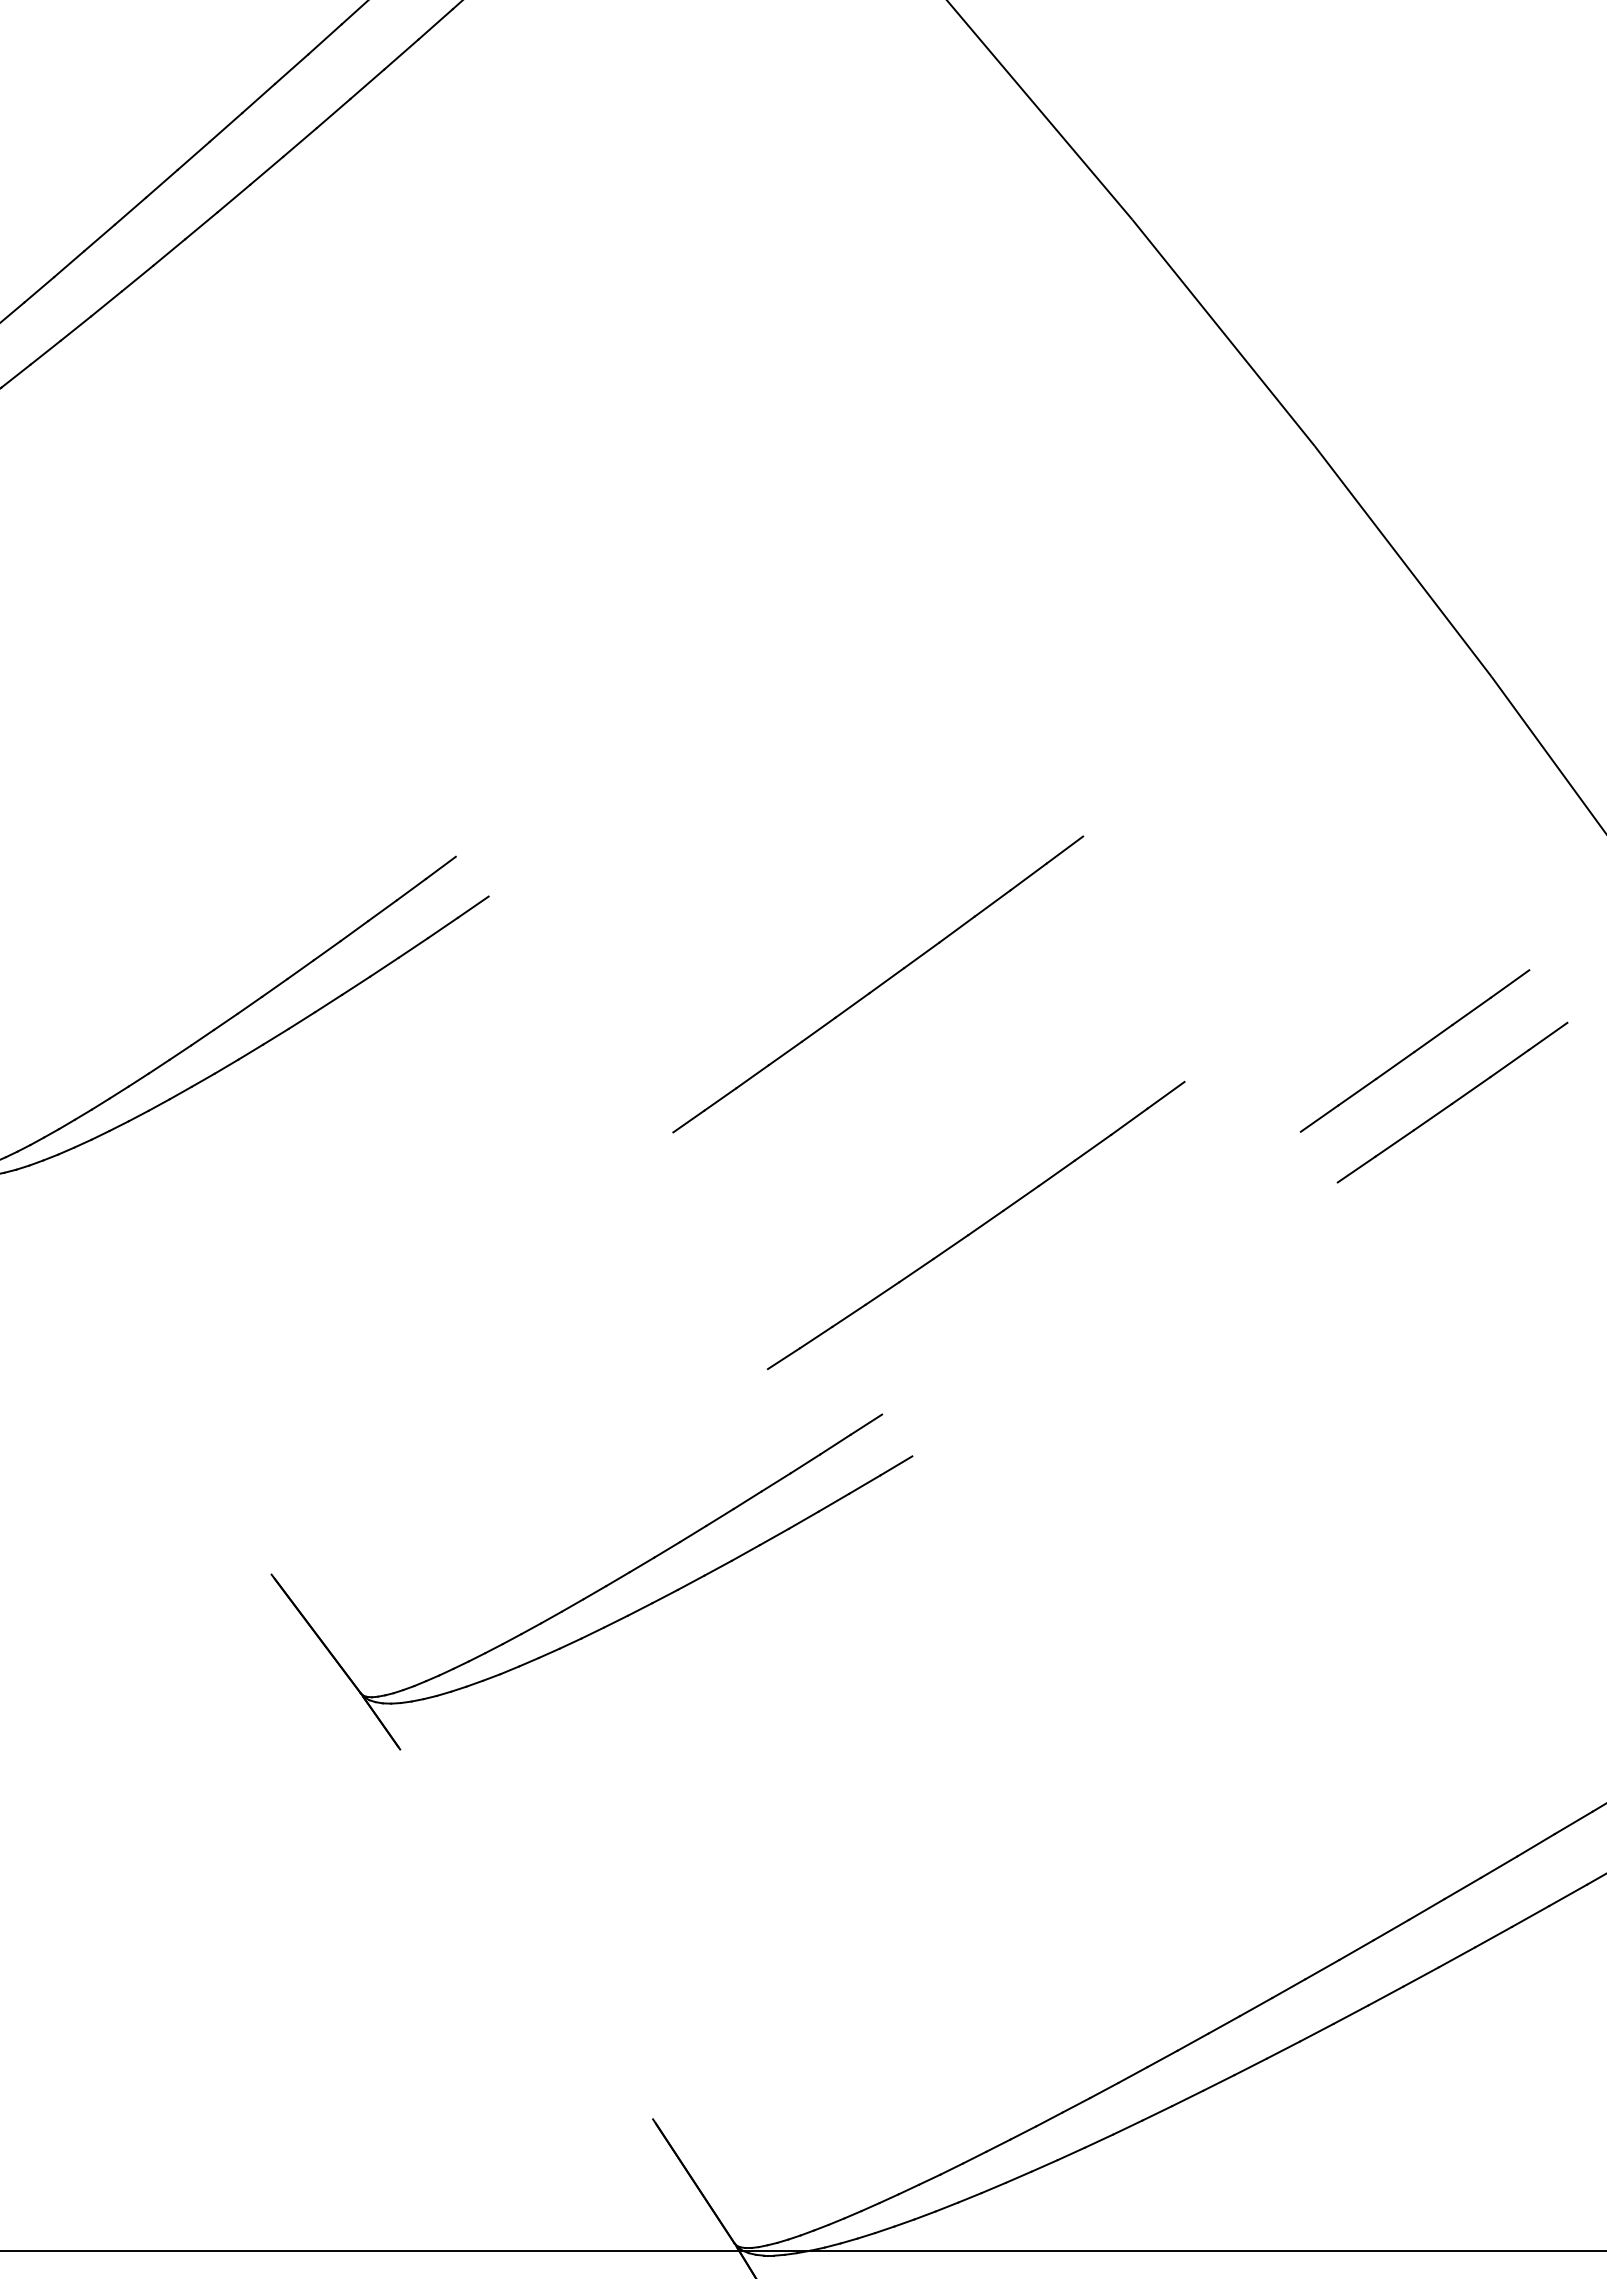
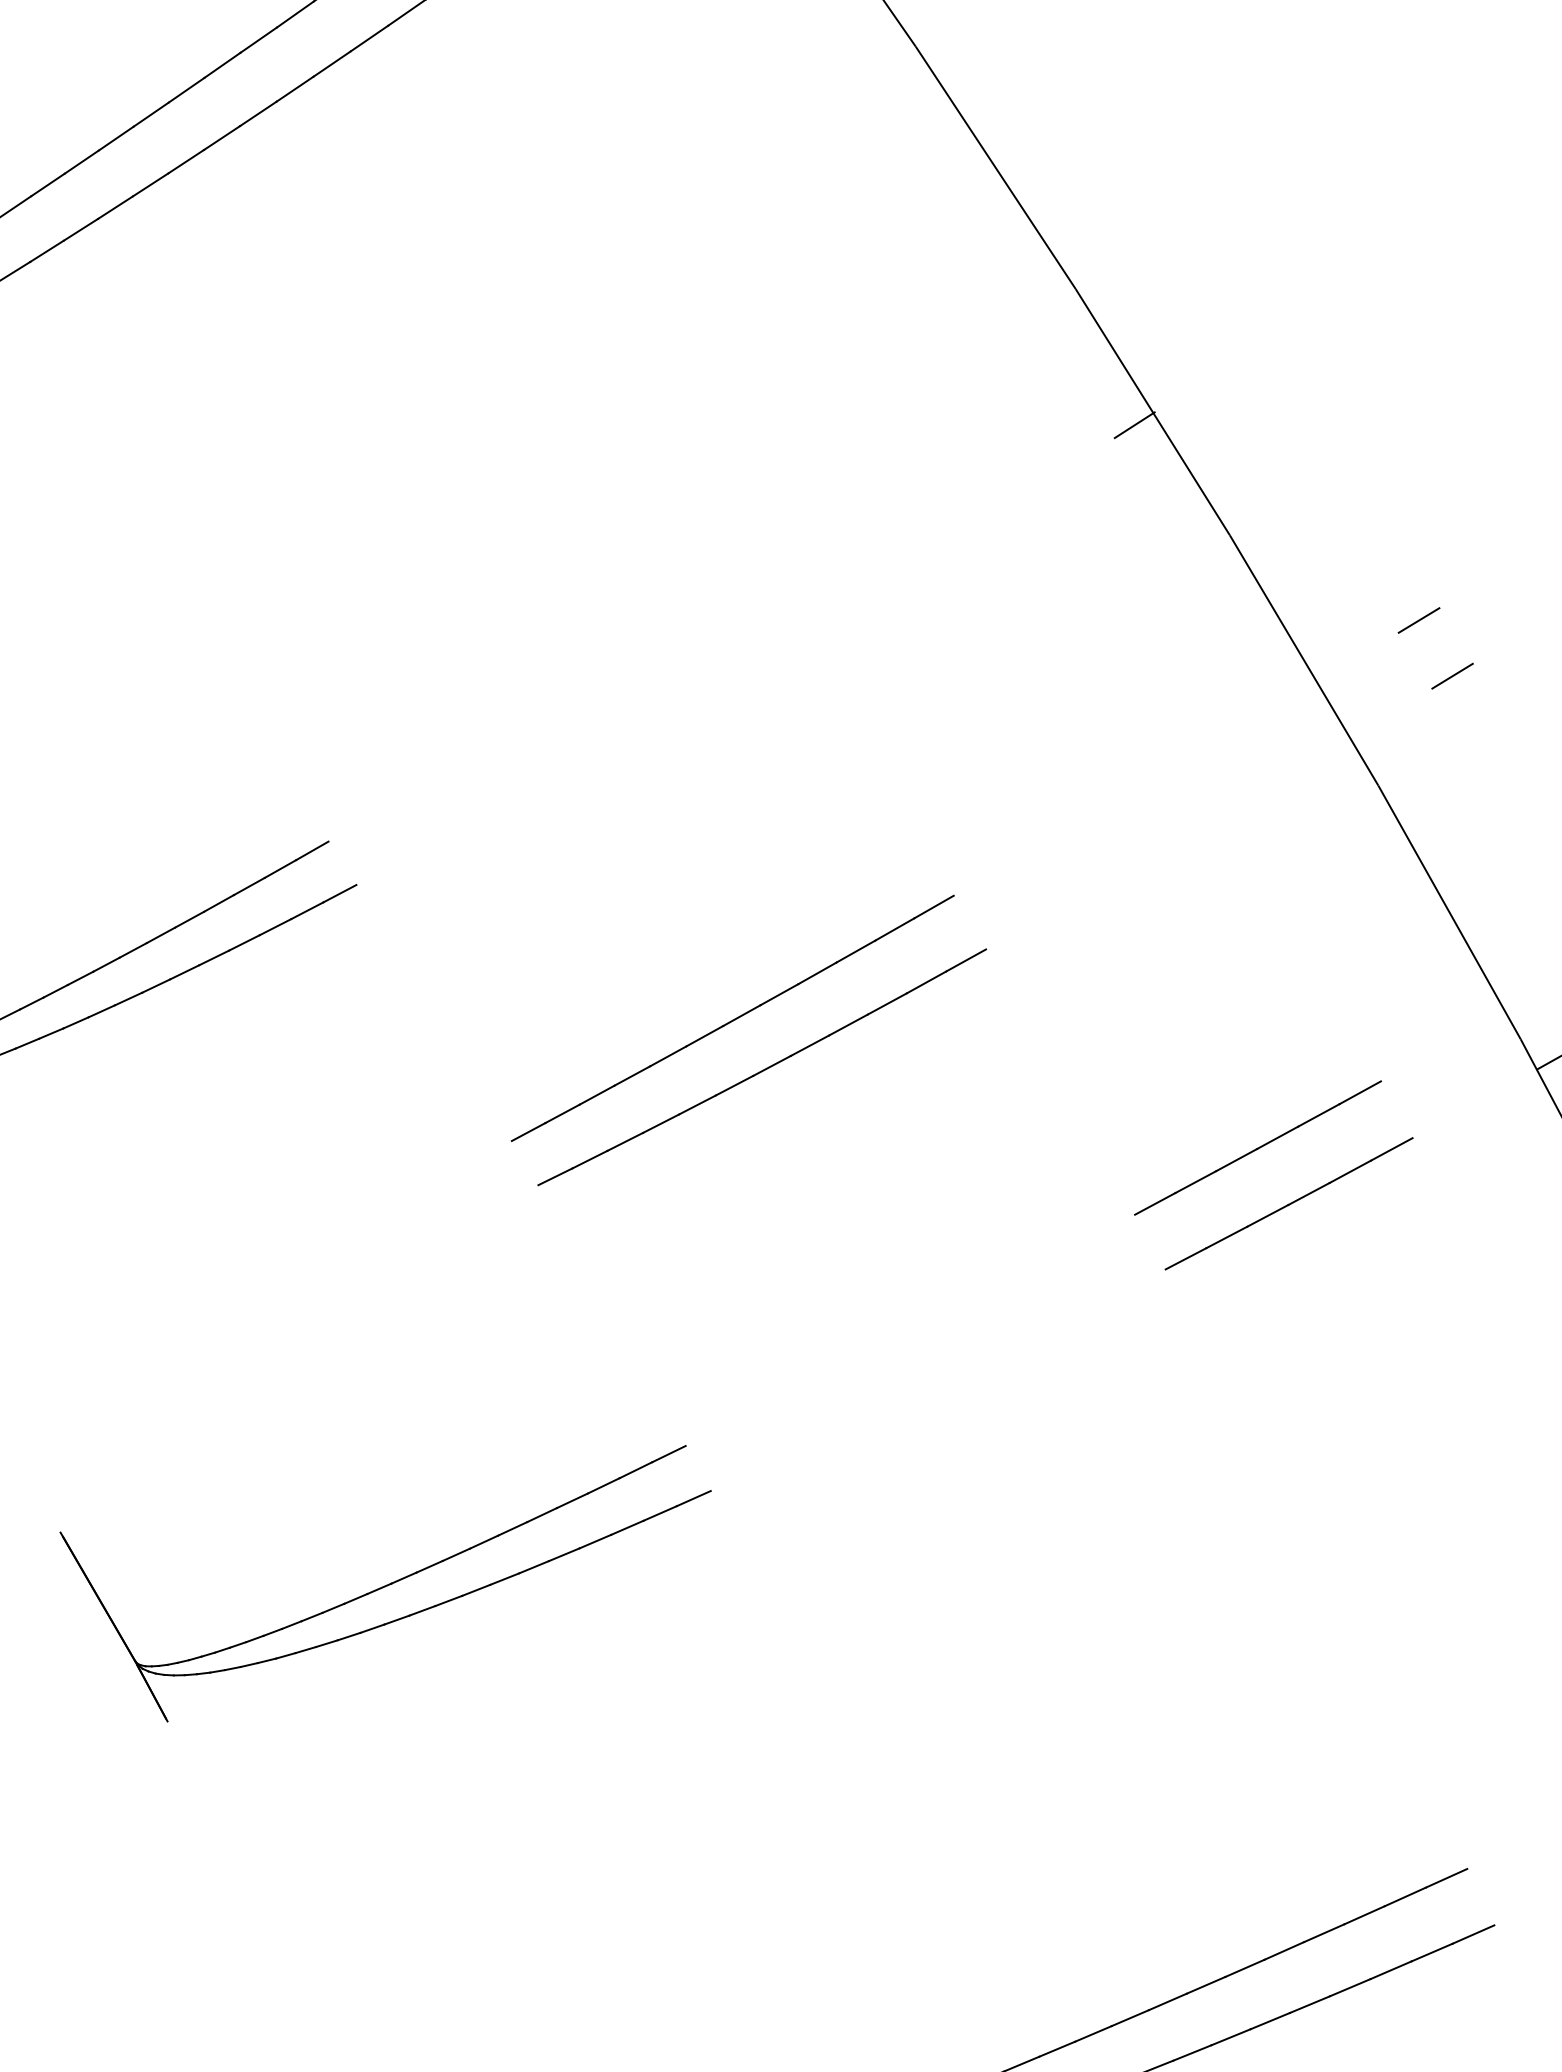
line: (1206, 347) -> (1134, 424), added
line: (1512, 507) -> (1419, 619), added
line: (1552, 559) -> (1452, 676), added
part: (976, 1225) -> (762, 1067), moved

